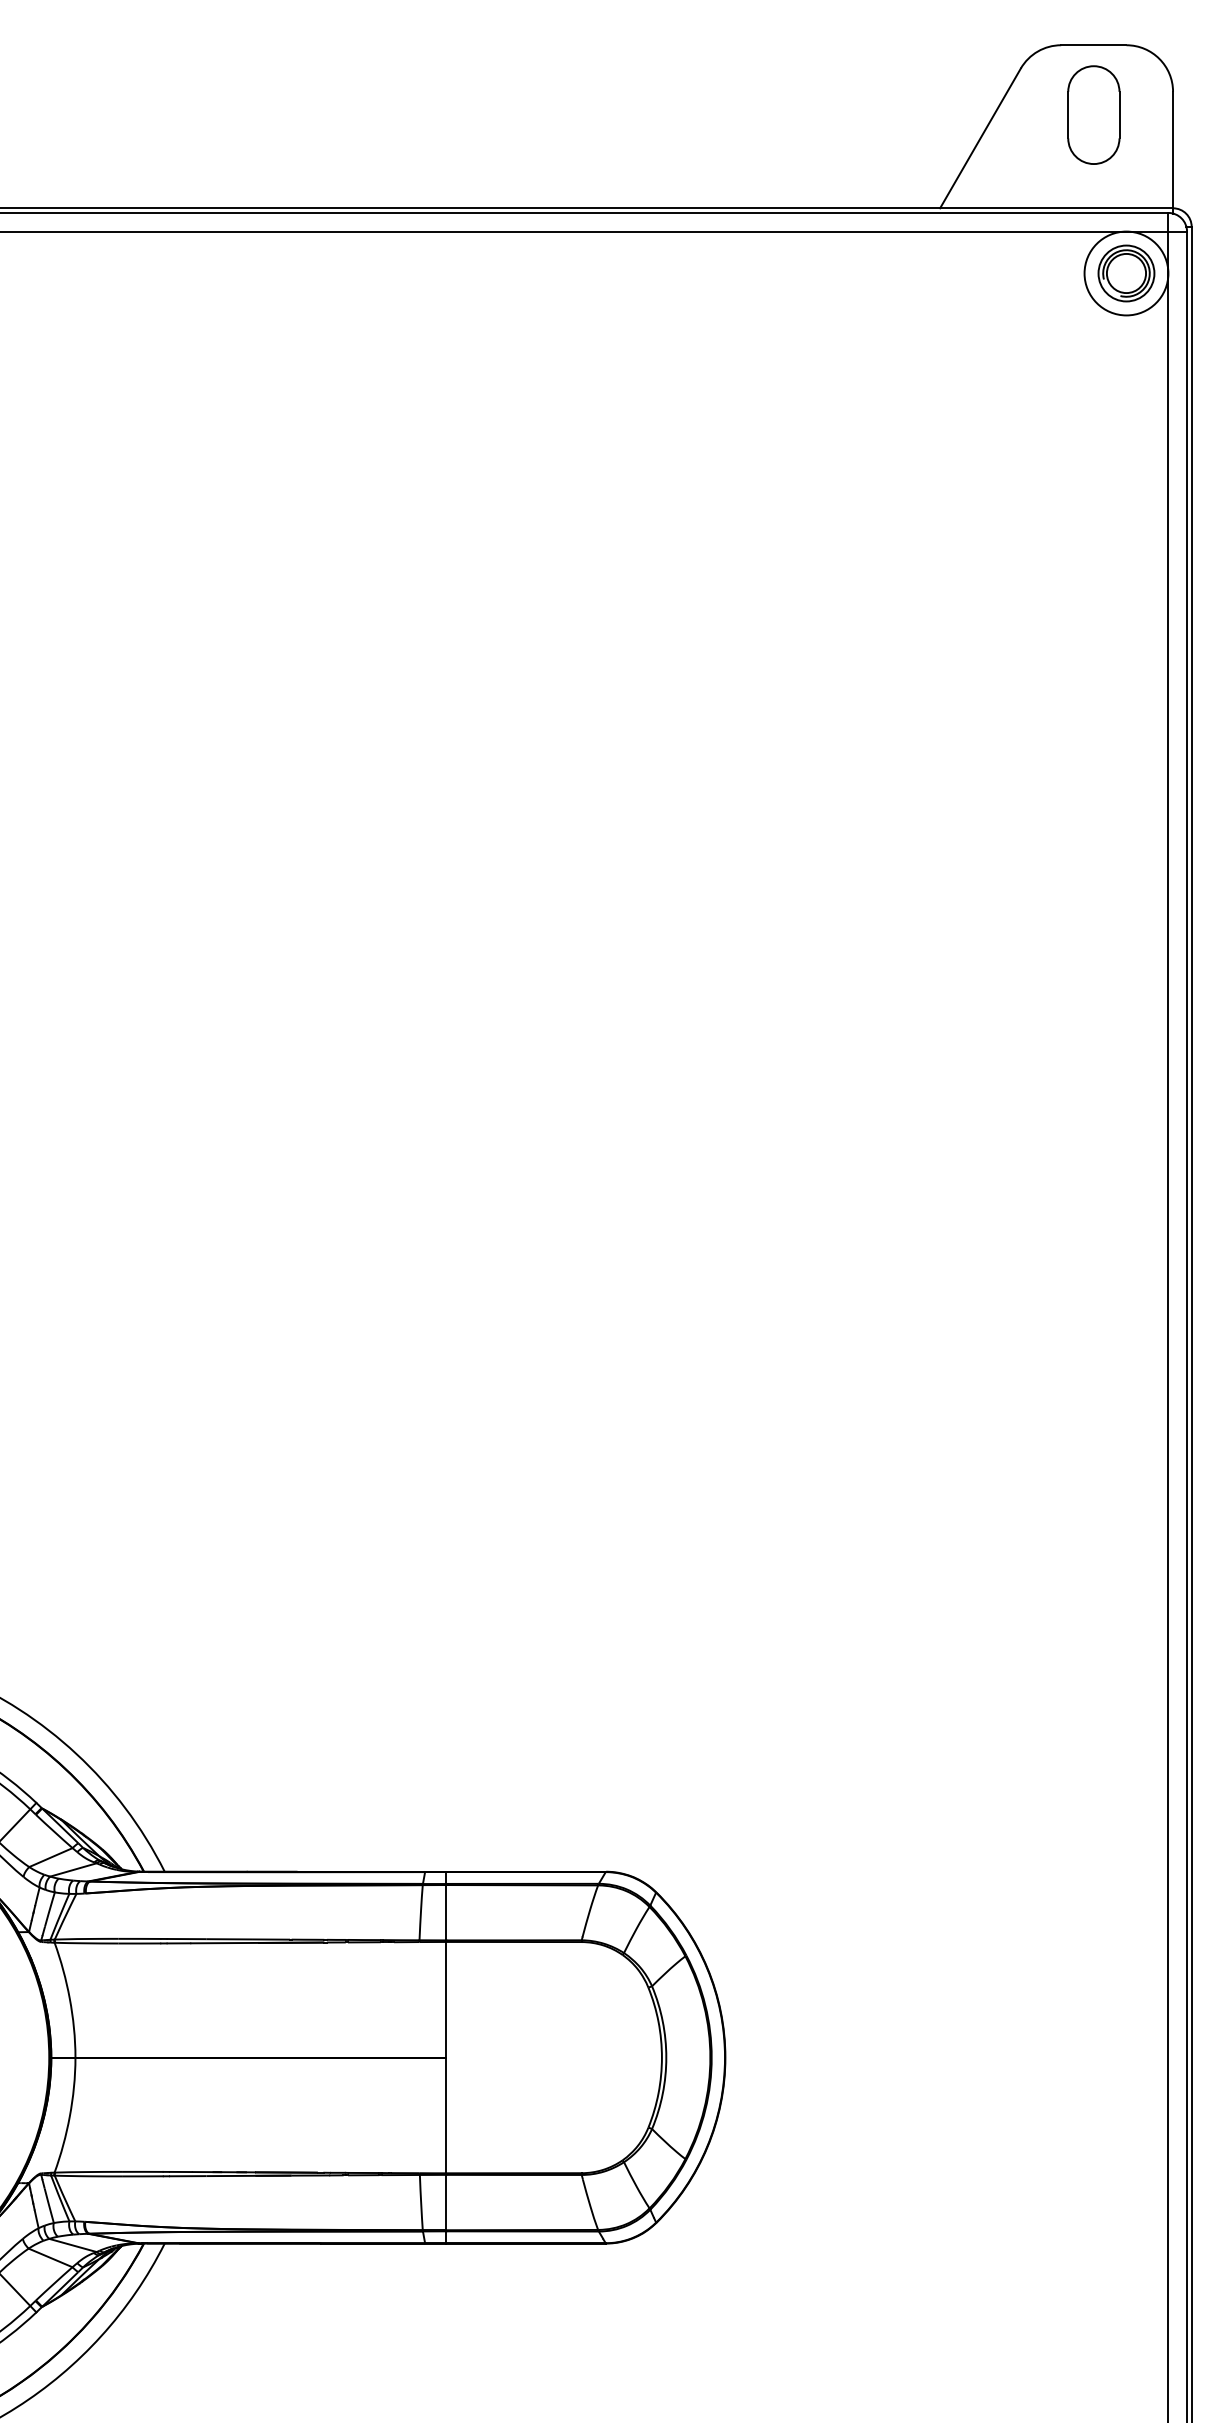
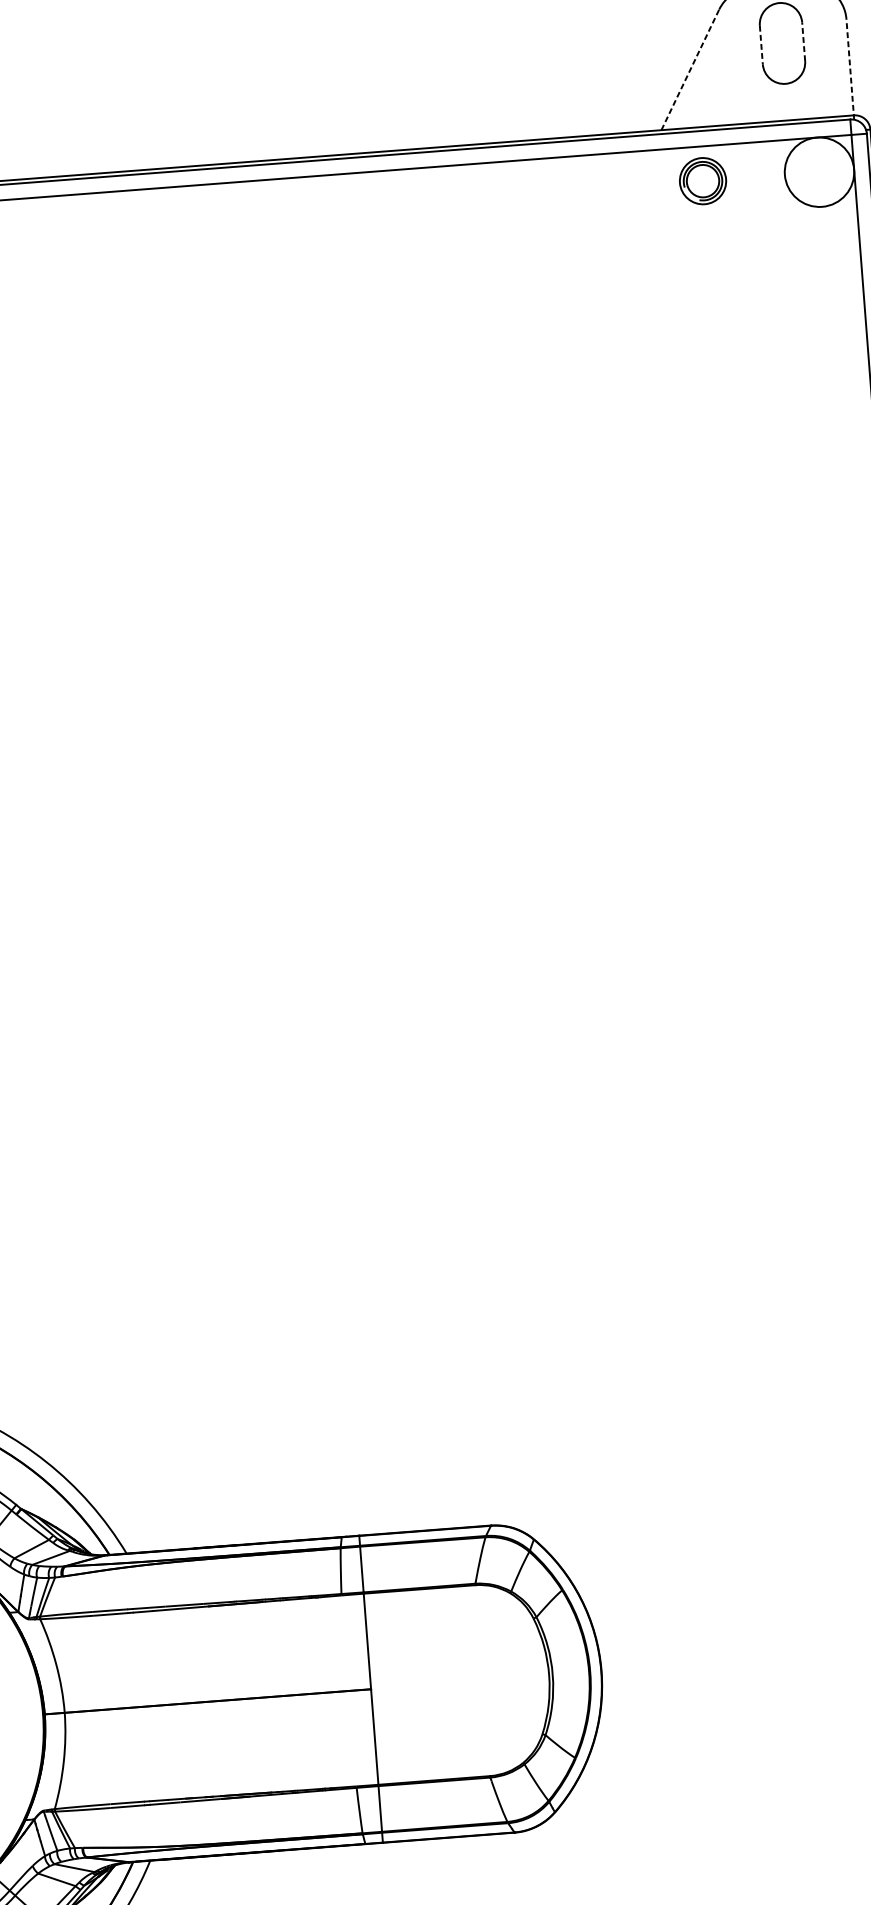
line: (1119, 114) -> (803, 41), solid -> dashed
line: (1068, 115) -> (761, 45), solid -> dashed
line: (980, 138) -> (690, 69), solid -> dashed
line: (1173, 152) -> (850, 69), solid -> dashed
part: (1126, 273) -> (703, 181), moved

